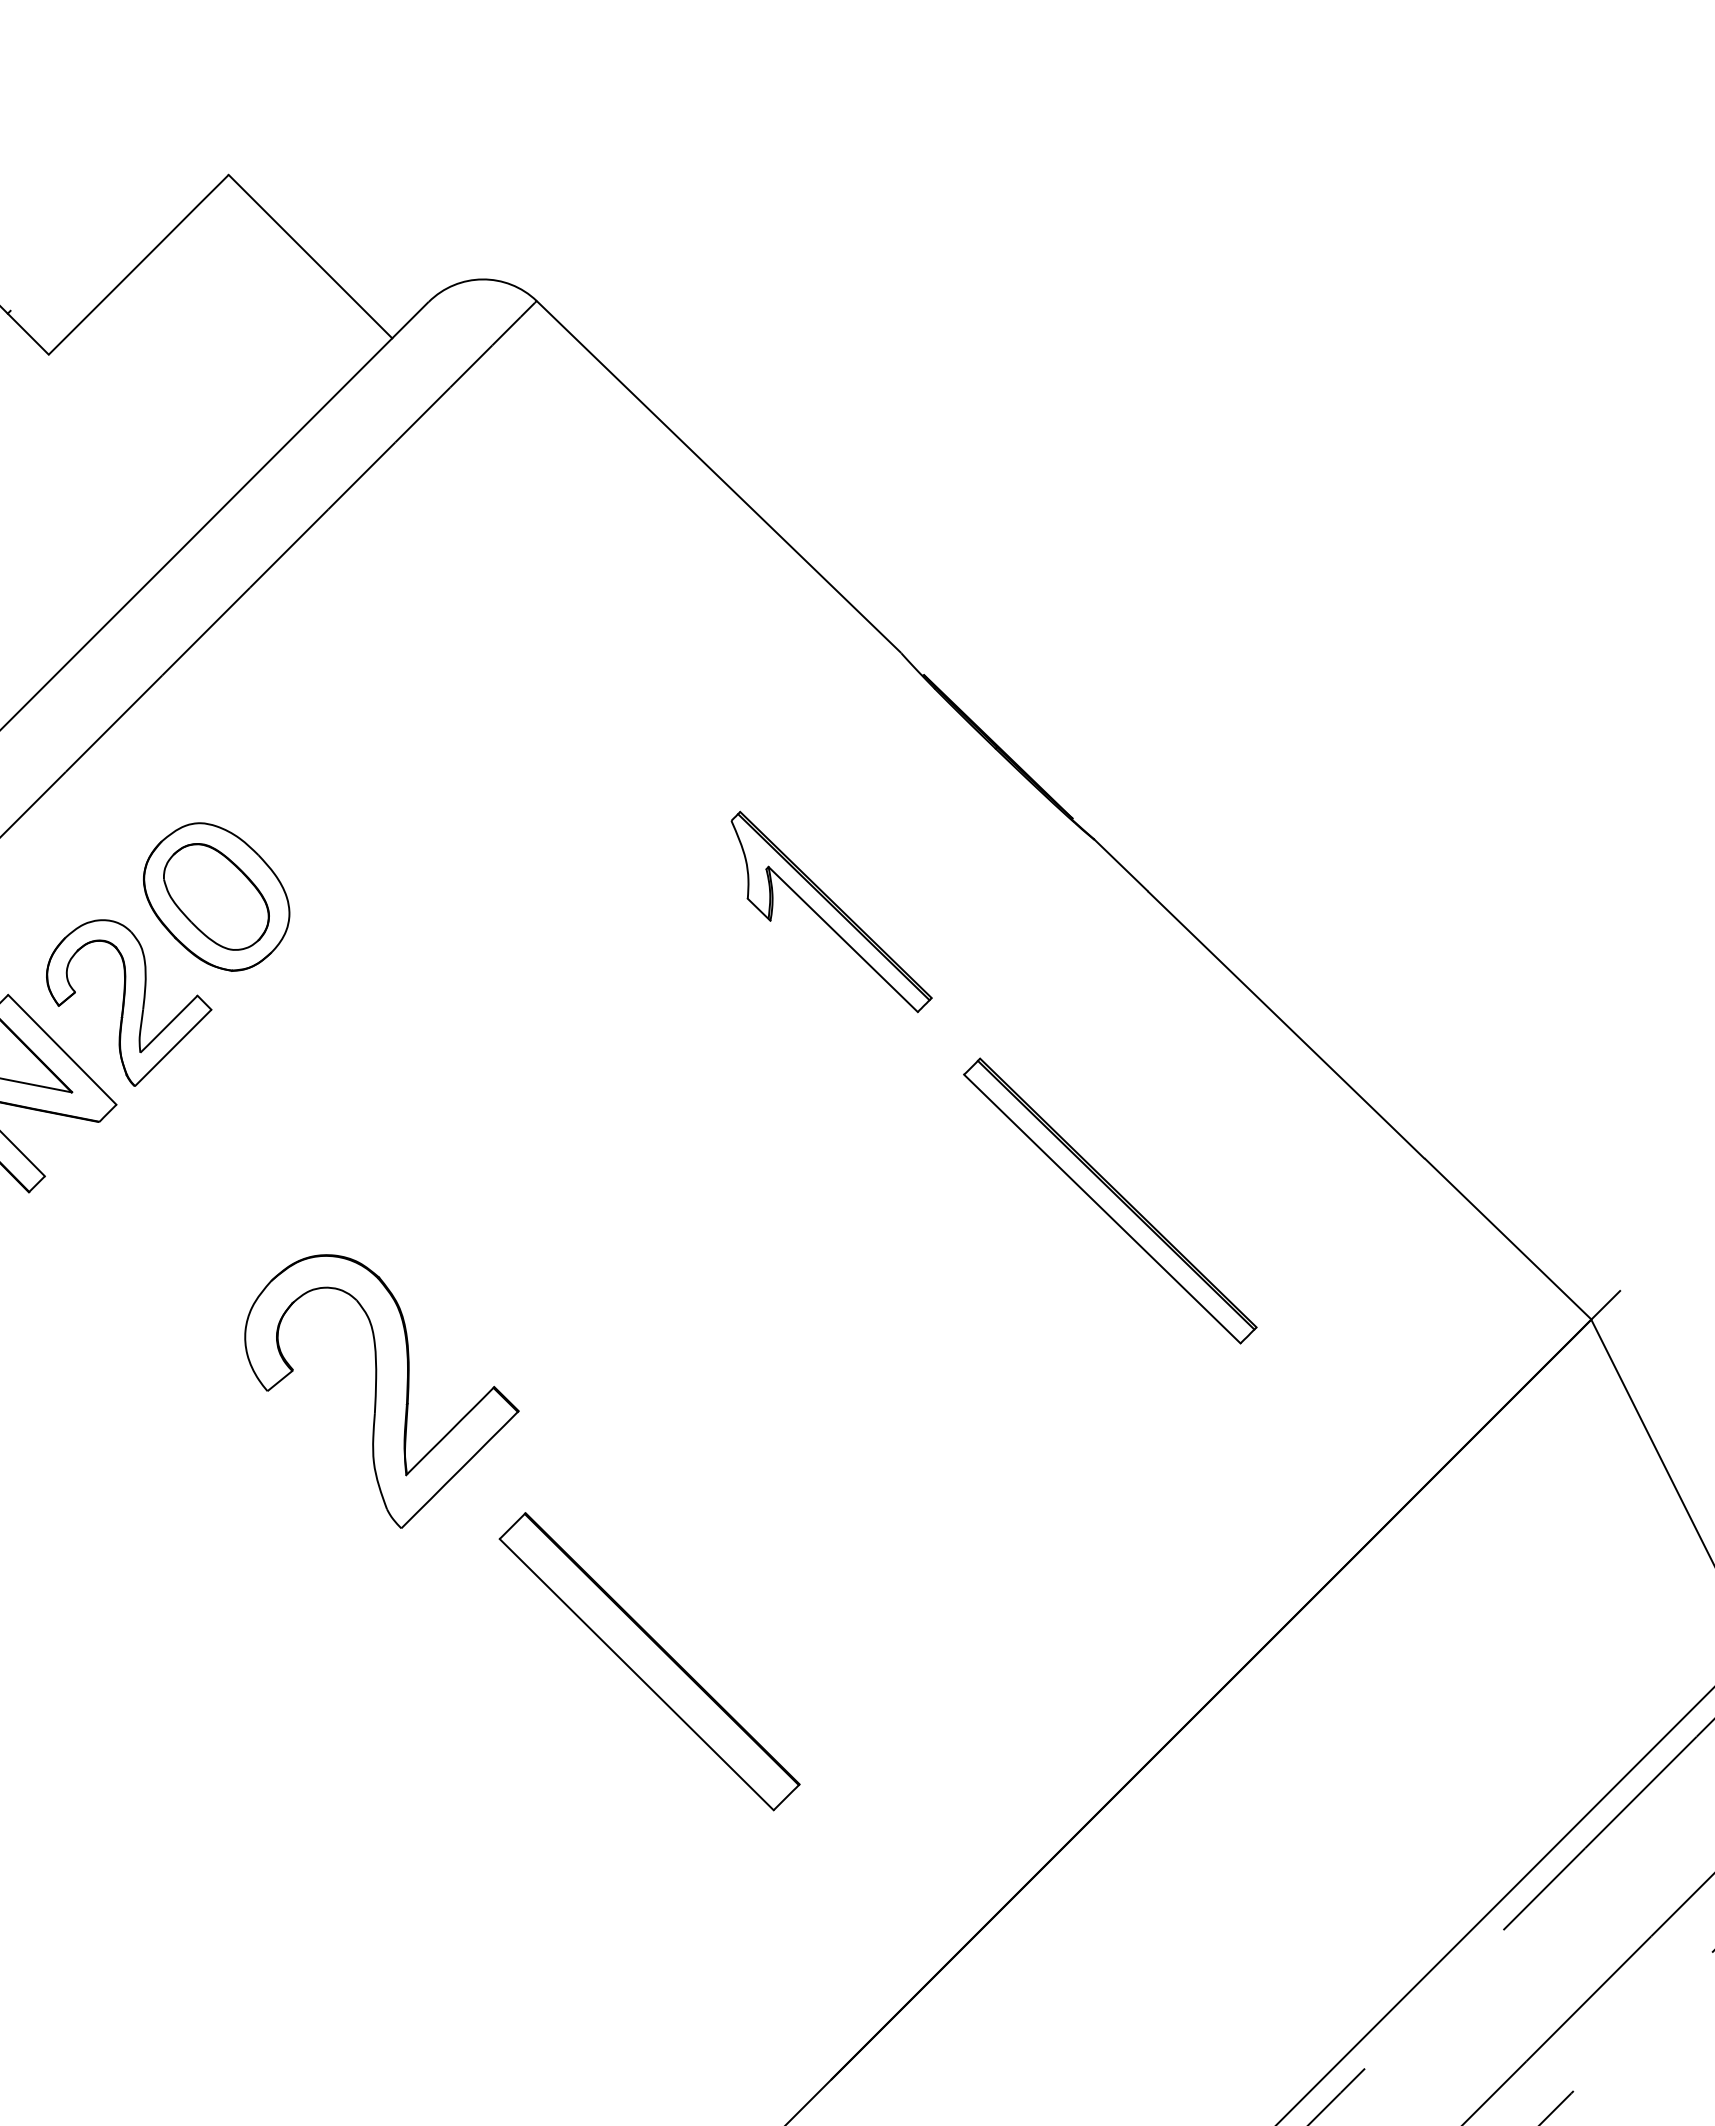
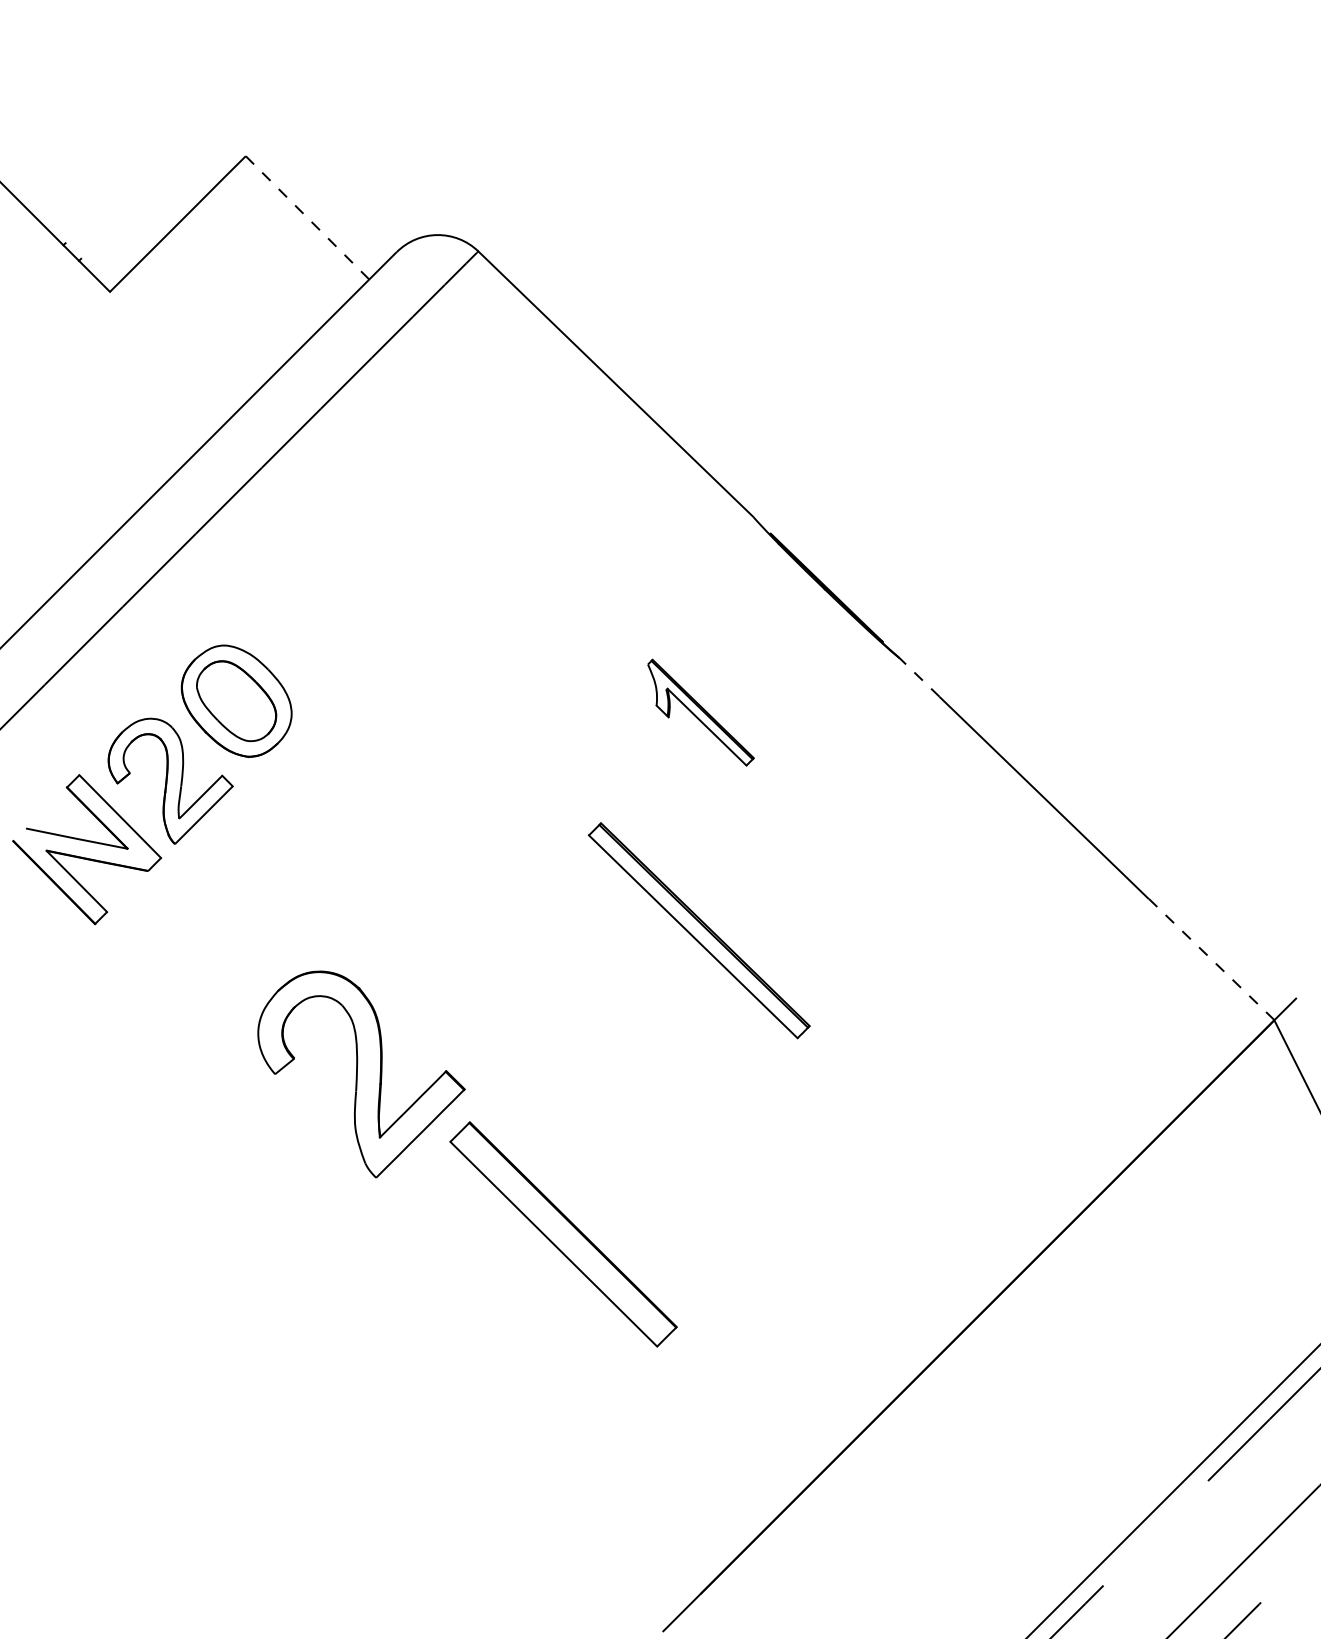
line: (310, 256) -> (307, 217), solid -> dashed
line: (1119, 864) -> (918, 676), solid -> dashed
part: (831, 911) -> (700, 712), size x0.7
part: (1109, 1200) -> (698, 930), moved
line: (1508, 1239) -> (1211, 959), solid -> dashed
part: (649, 1661) -> (563, 1234), moved

